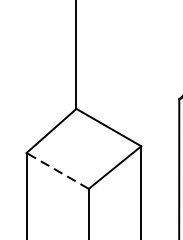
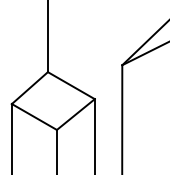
line: (57, 171) -> (34, 117), dashed -> solid

